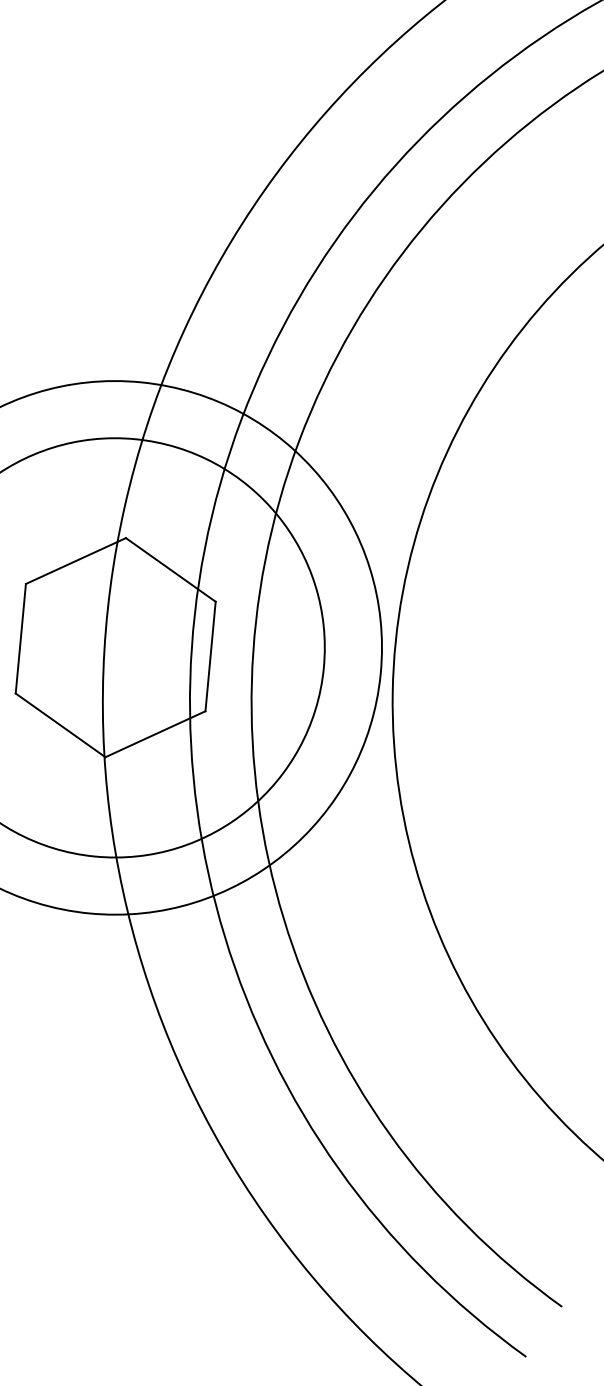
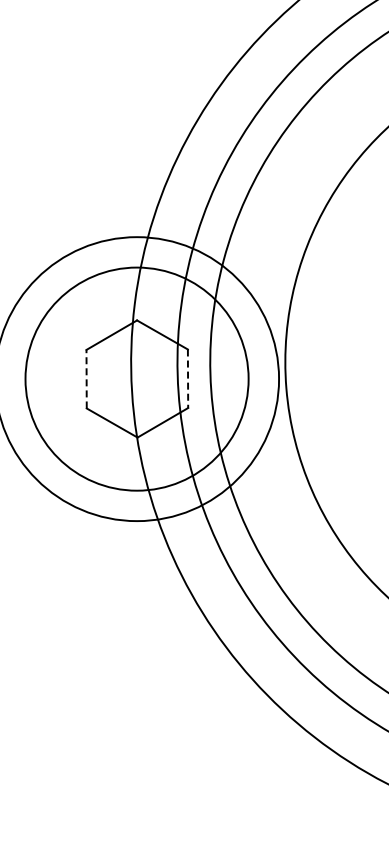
line: (20, 637) -> (86, 378), solid -> dashed
line: (211, 657) -> (188, 379), solid -> dashed

